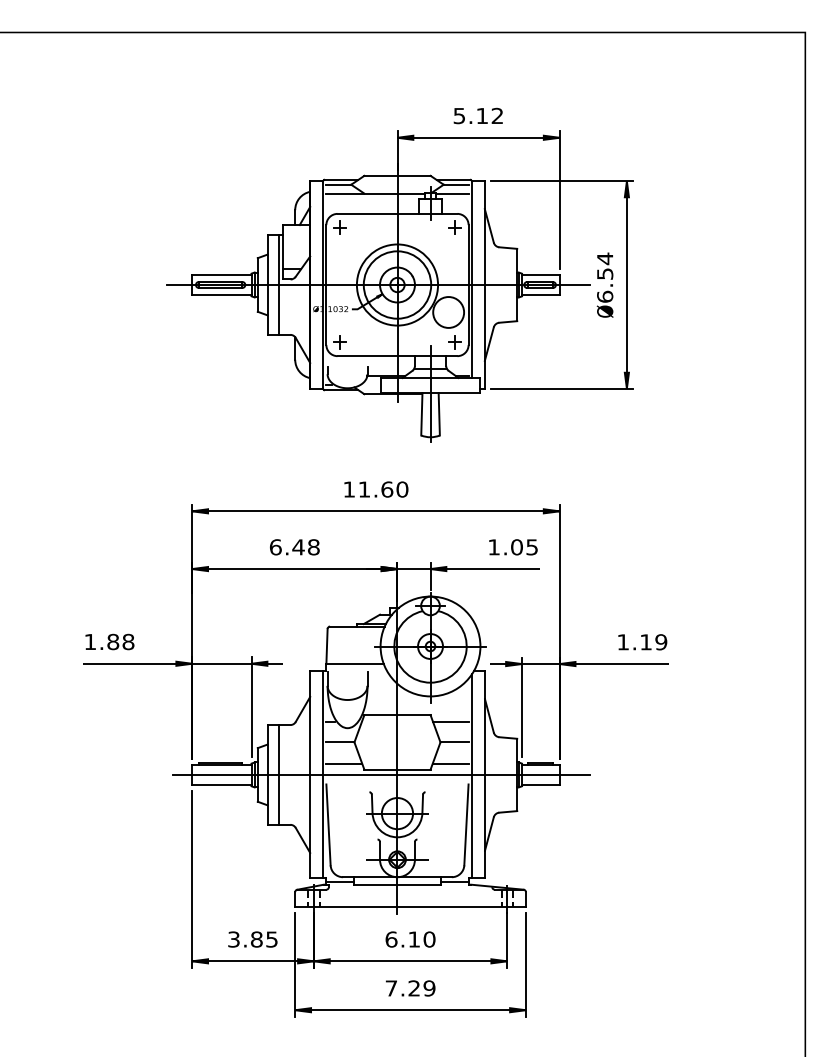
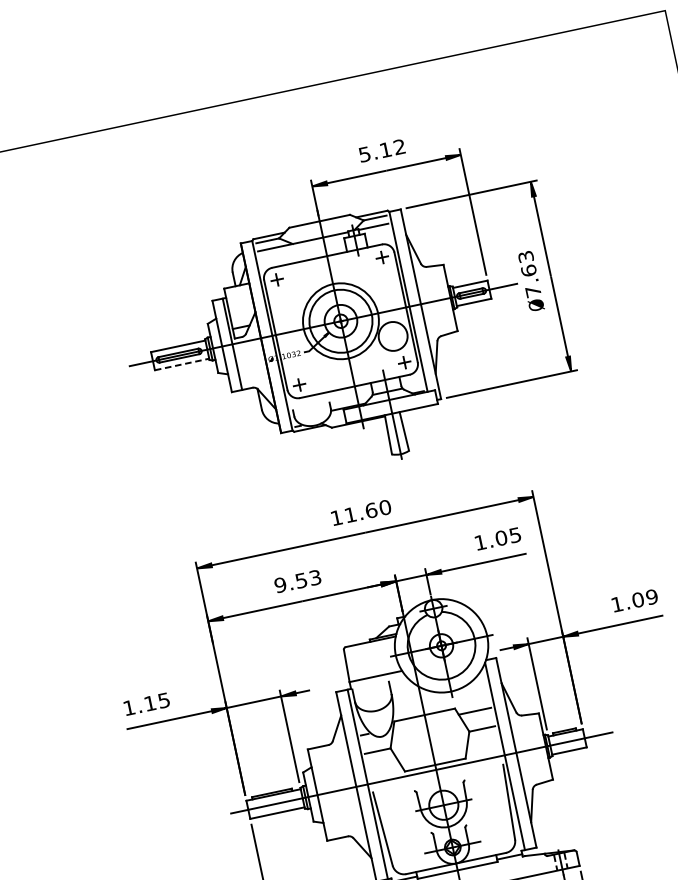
text: (605, 277) -> (529, 273), 6.54 -> 7.63
line: (221, 294) -> (181, 364), solid -> dashed
text: (294, 547) -> (297, 581), 6.48 -> 9.53
text: (120, 641) -> (156, 701), 1.88 -> 1.15
text: (646, 642) -> (638, 600), 1.19 -> 1.09
line: (344, 763) -> (385, 769), removed
line: (450, 763) -> (482, 749), removed
line: (279, 774) -> (328, 792), removed

